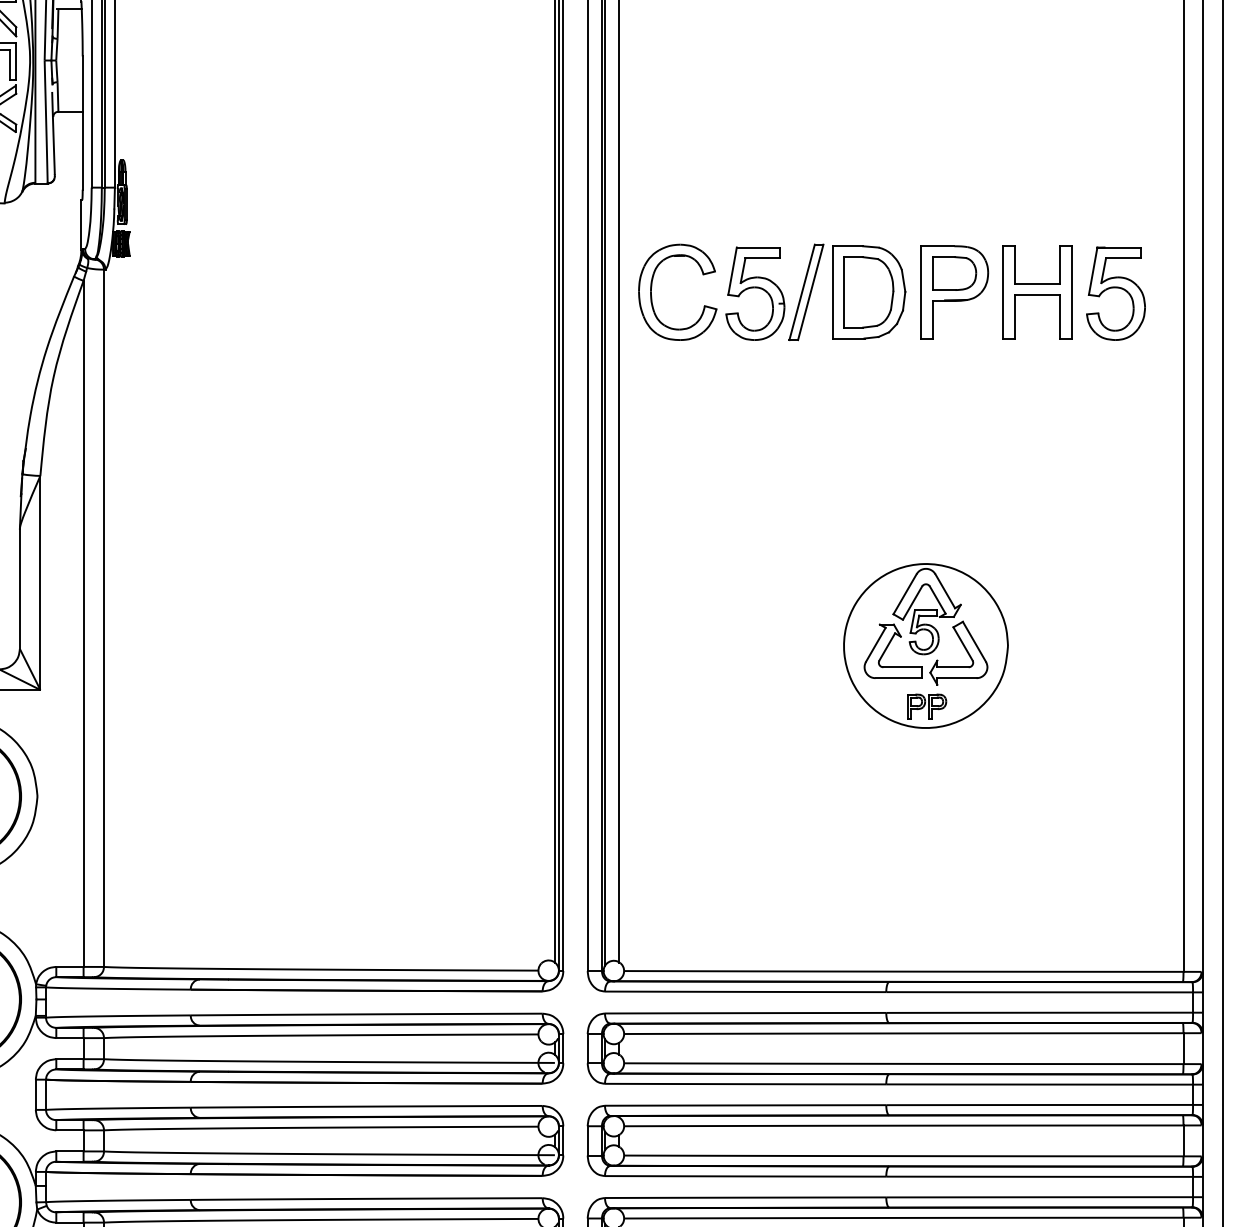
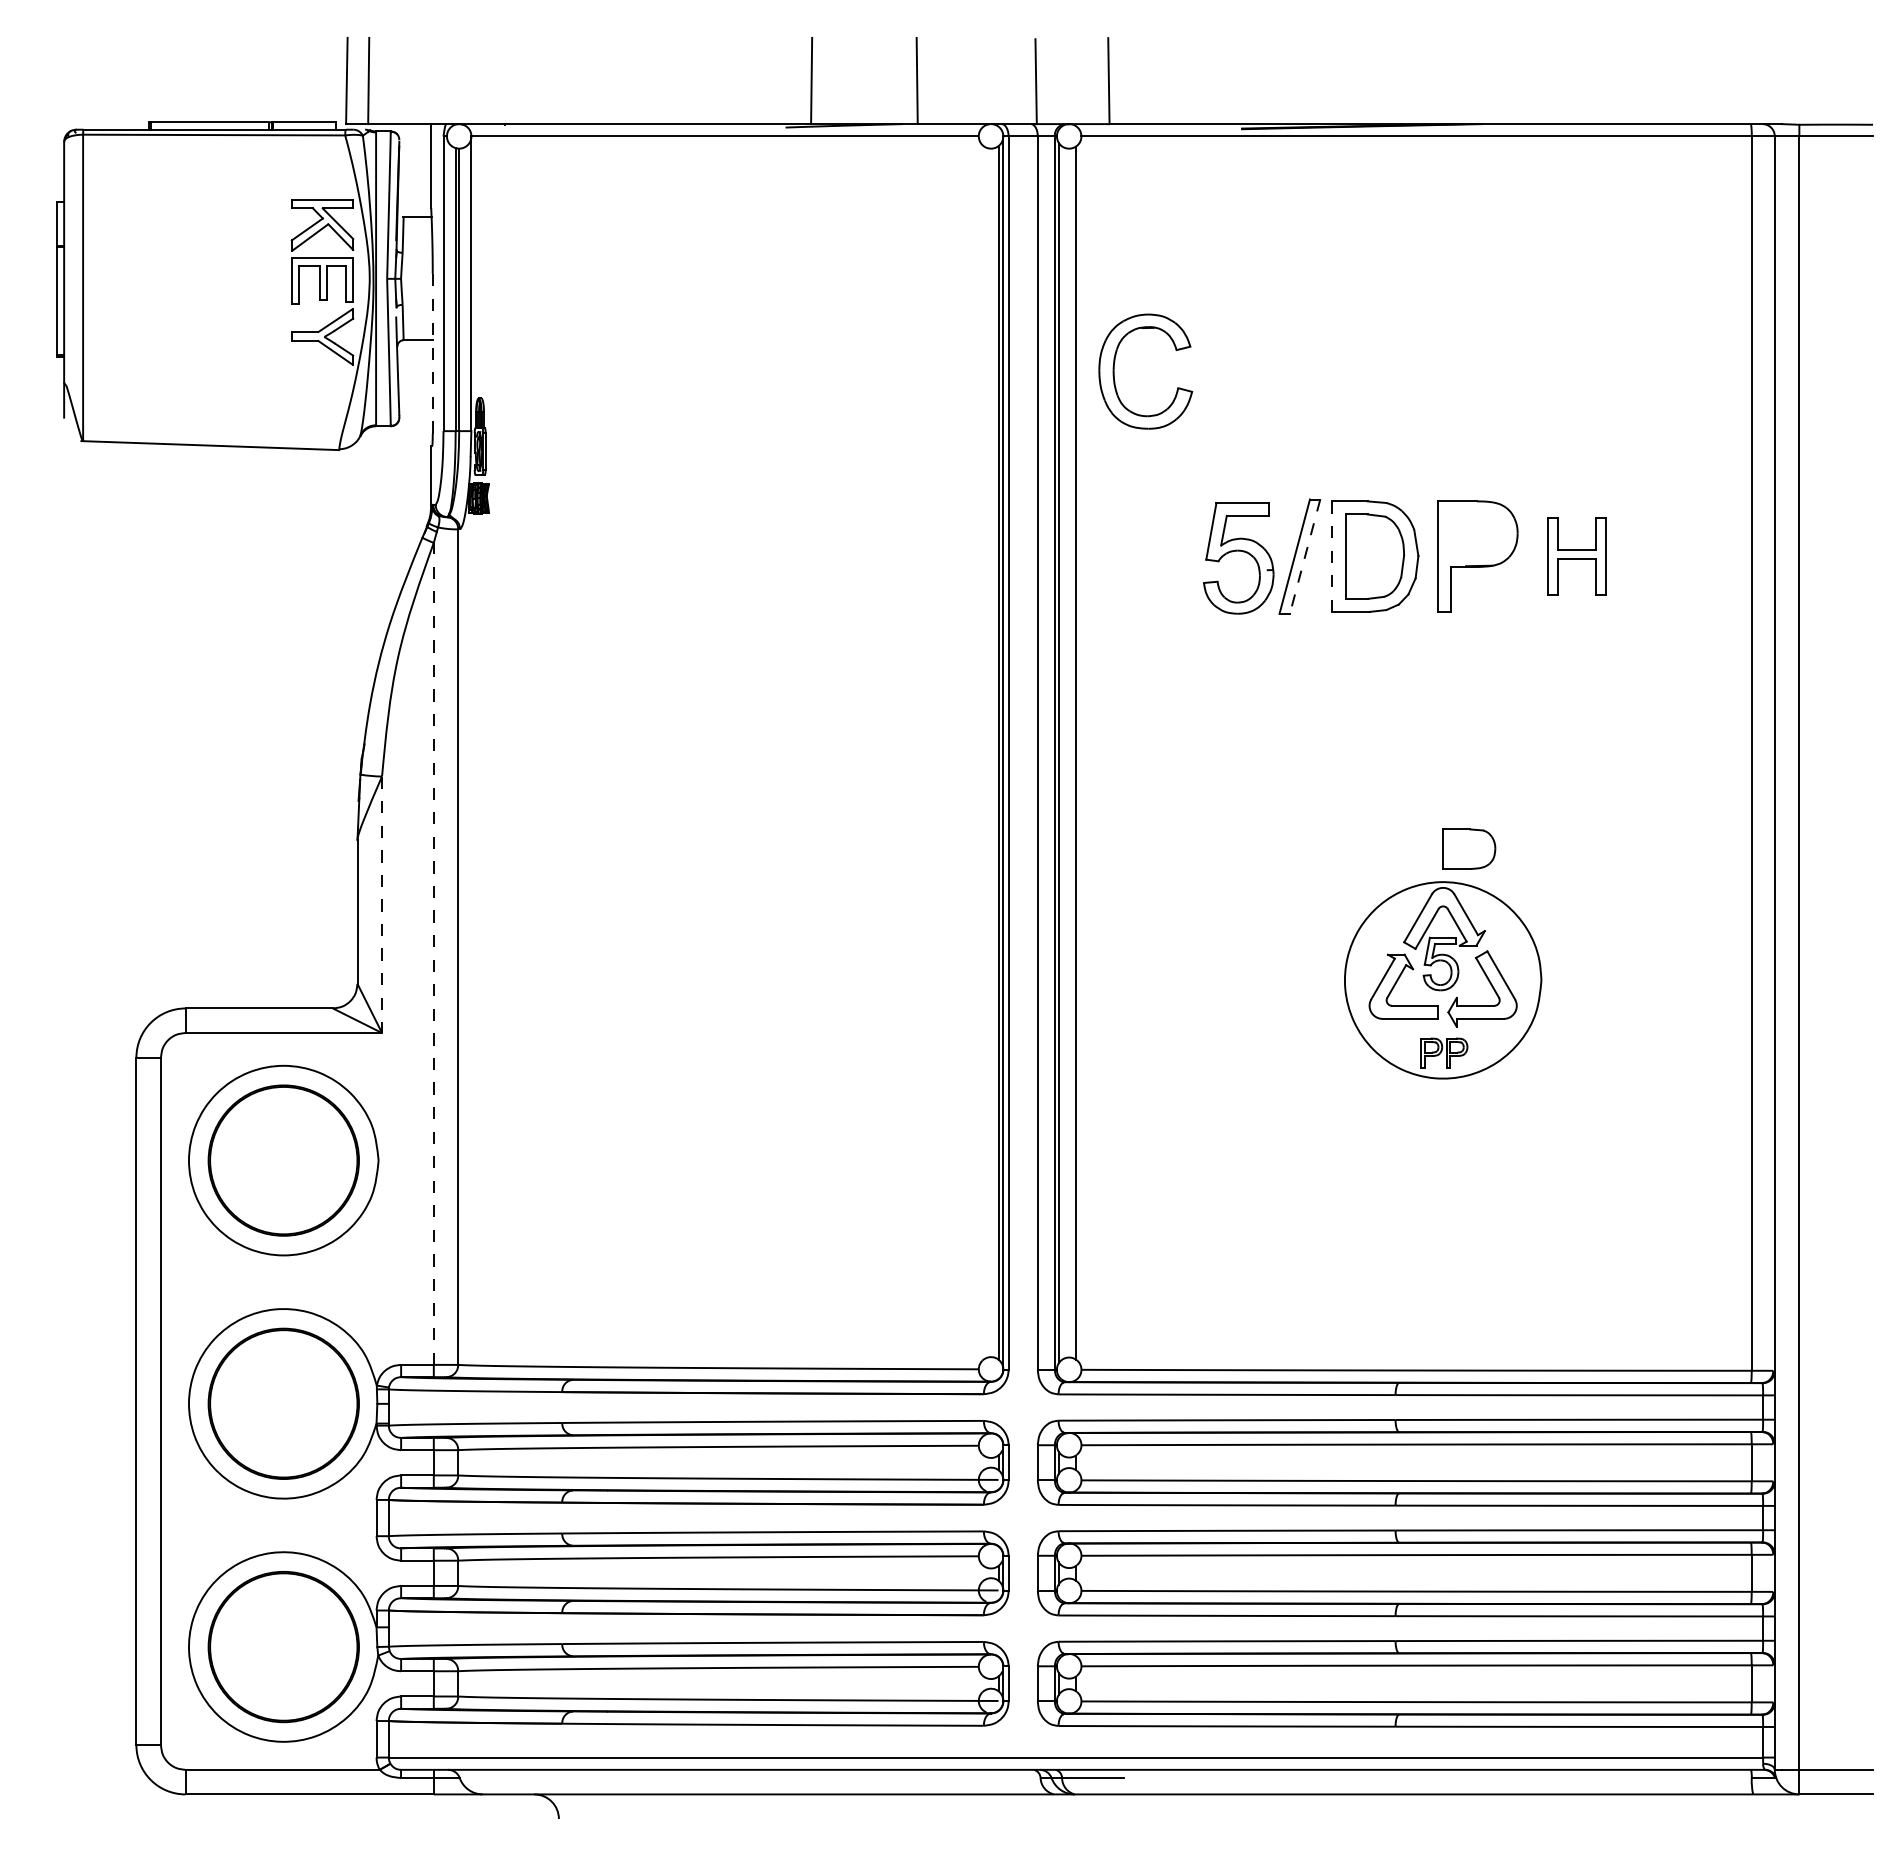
line: (82, 122) -> (432, 353), solid -> dashed
part: (954, 273) -> (1469, 848), moved
part: (1115, 288) -> (1670, 551), removed
part: (651, 292) -> (1114, 371), moved
line: (832, 292) -> (1331, 556), solid -> dashed
part: (1037, 292) -> (1576, 556), size x0.7
line: (810, 293) -> (1304, 557), solid -> dashed
line: (40, 583) -> (382, 905), solid -> dashed
line: (83, 623) -> (433, 953), solid -> dashed

